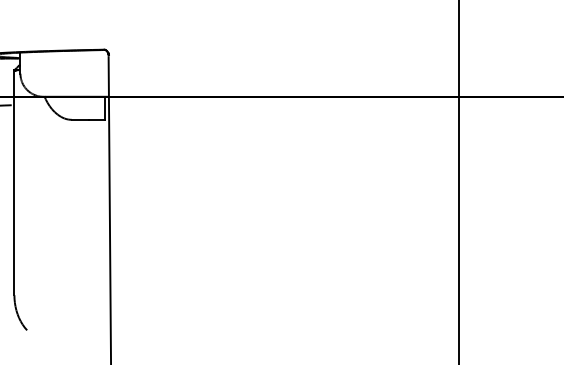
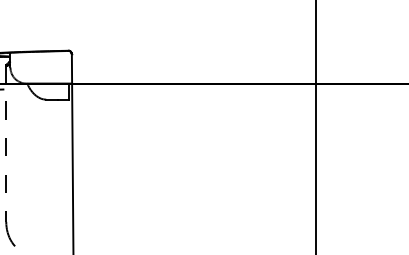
line: (14, 182) -> (6, 143), solid -> dashed

